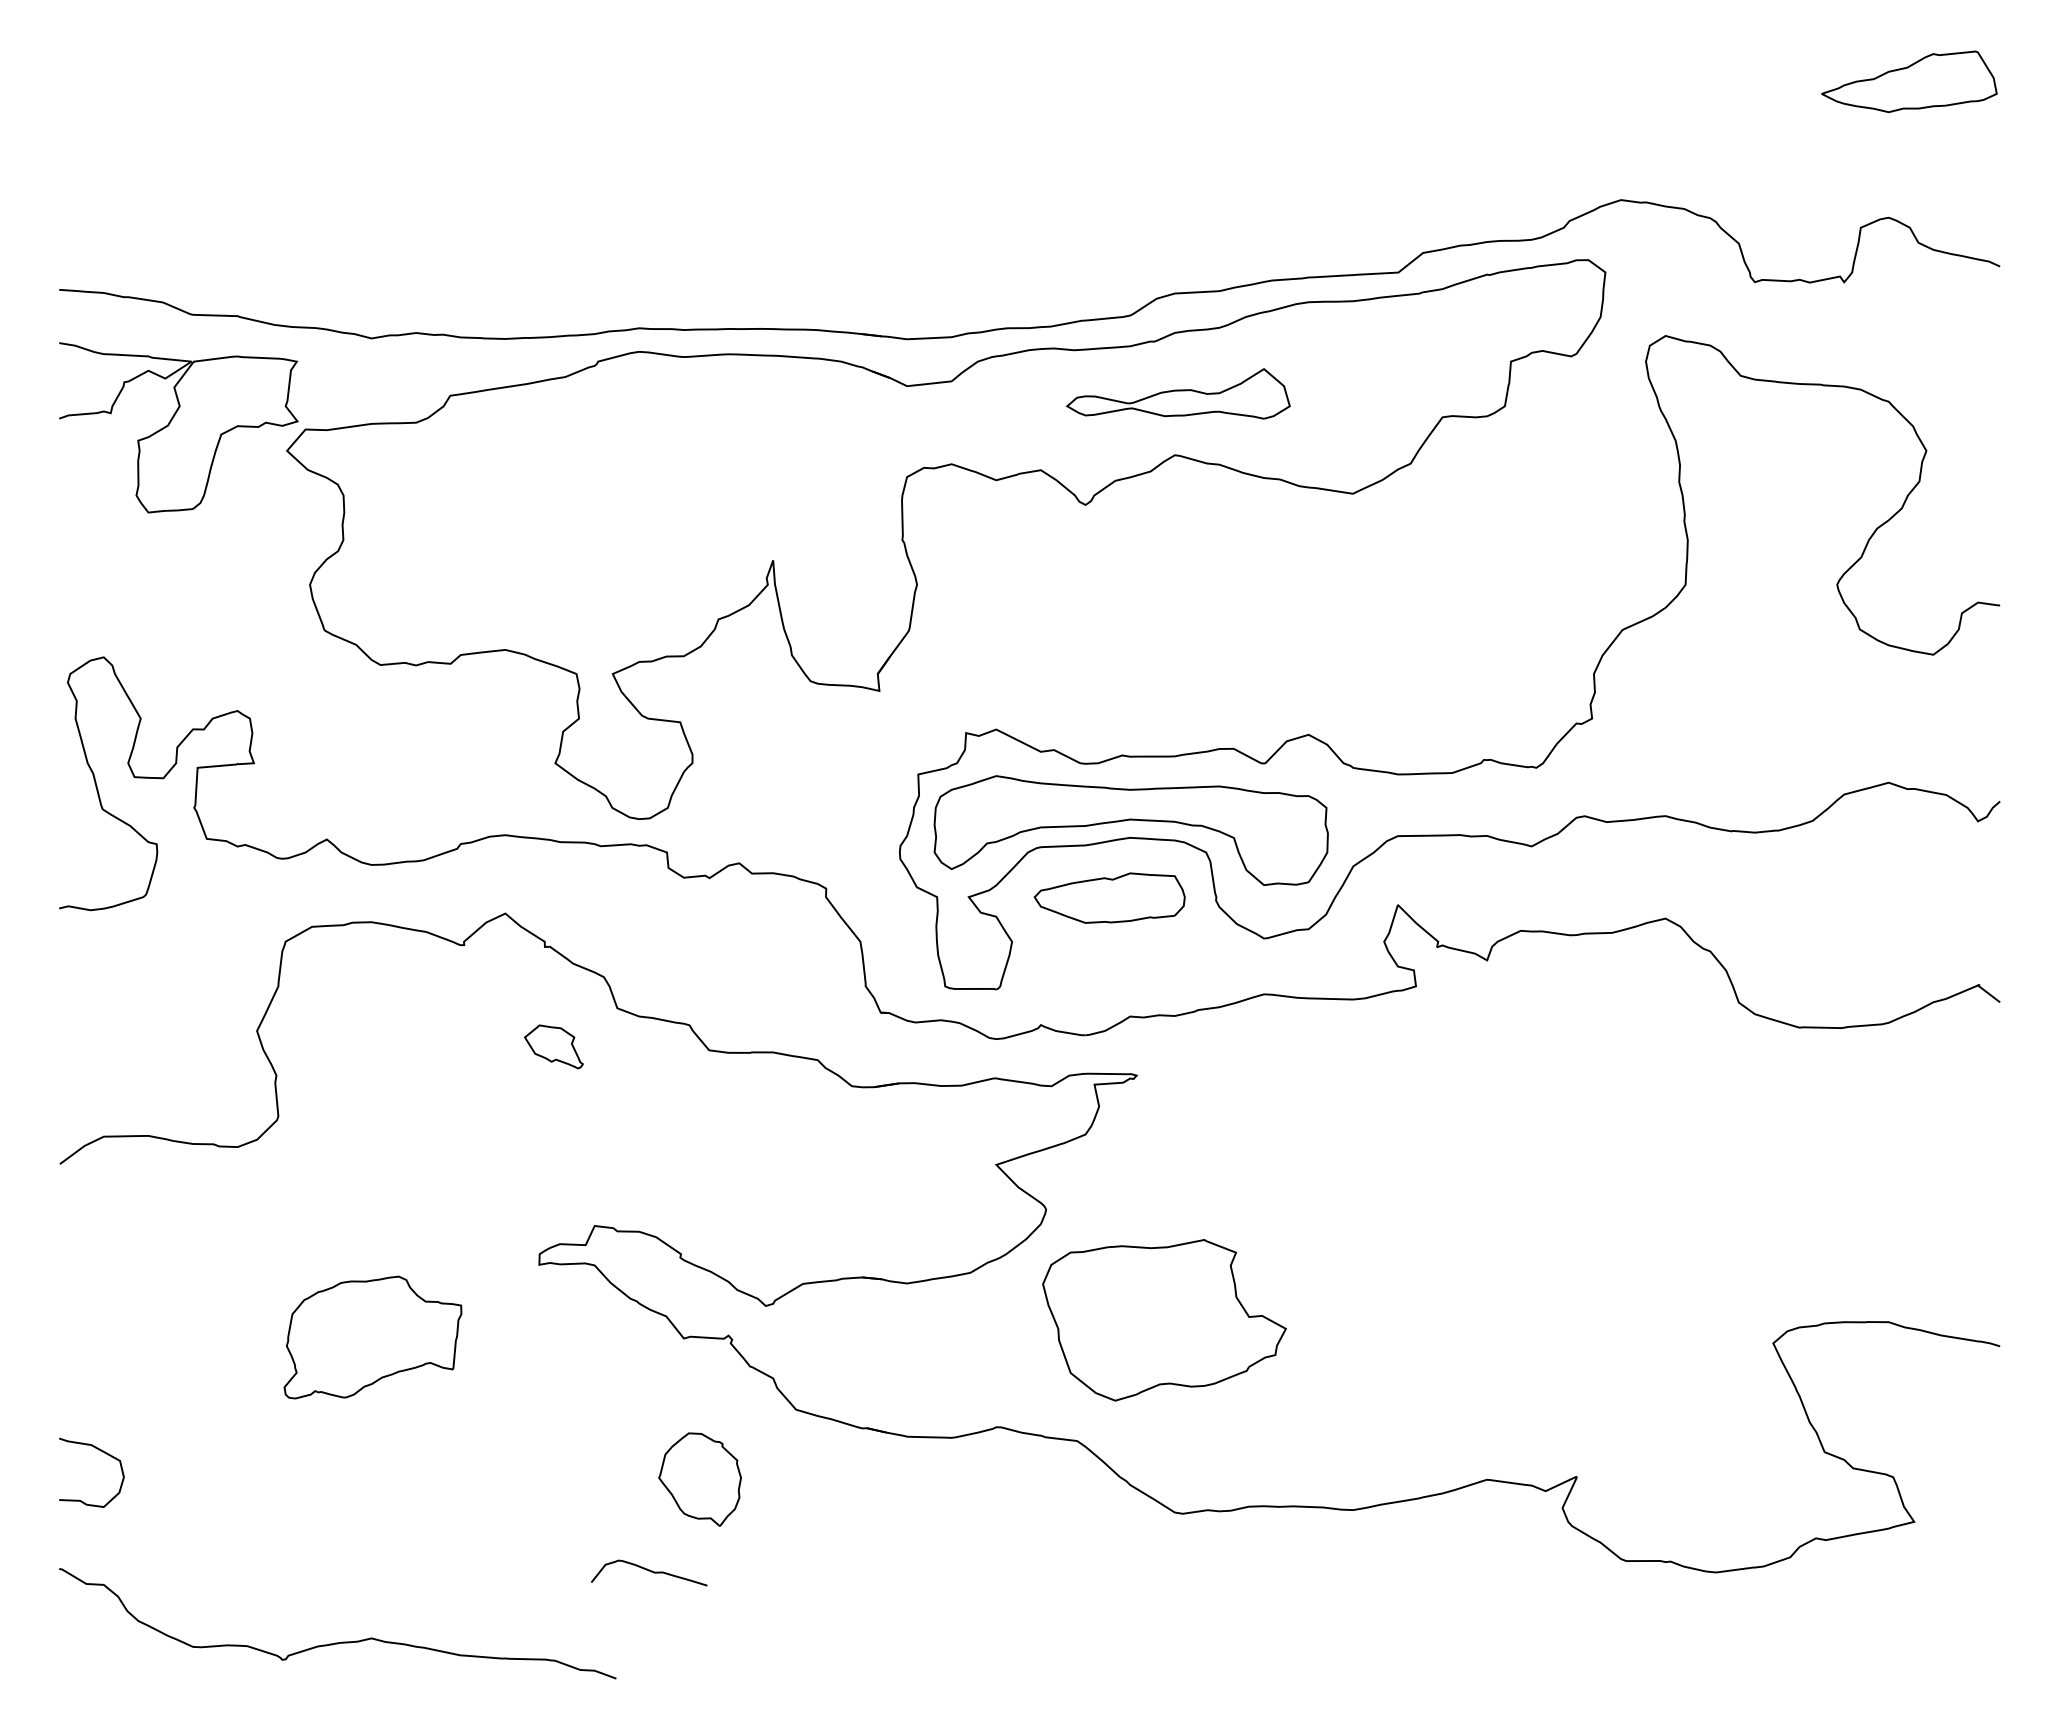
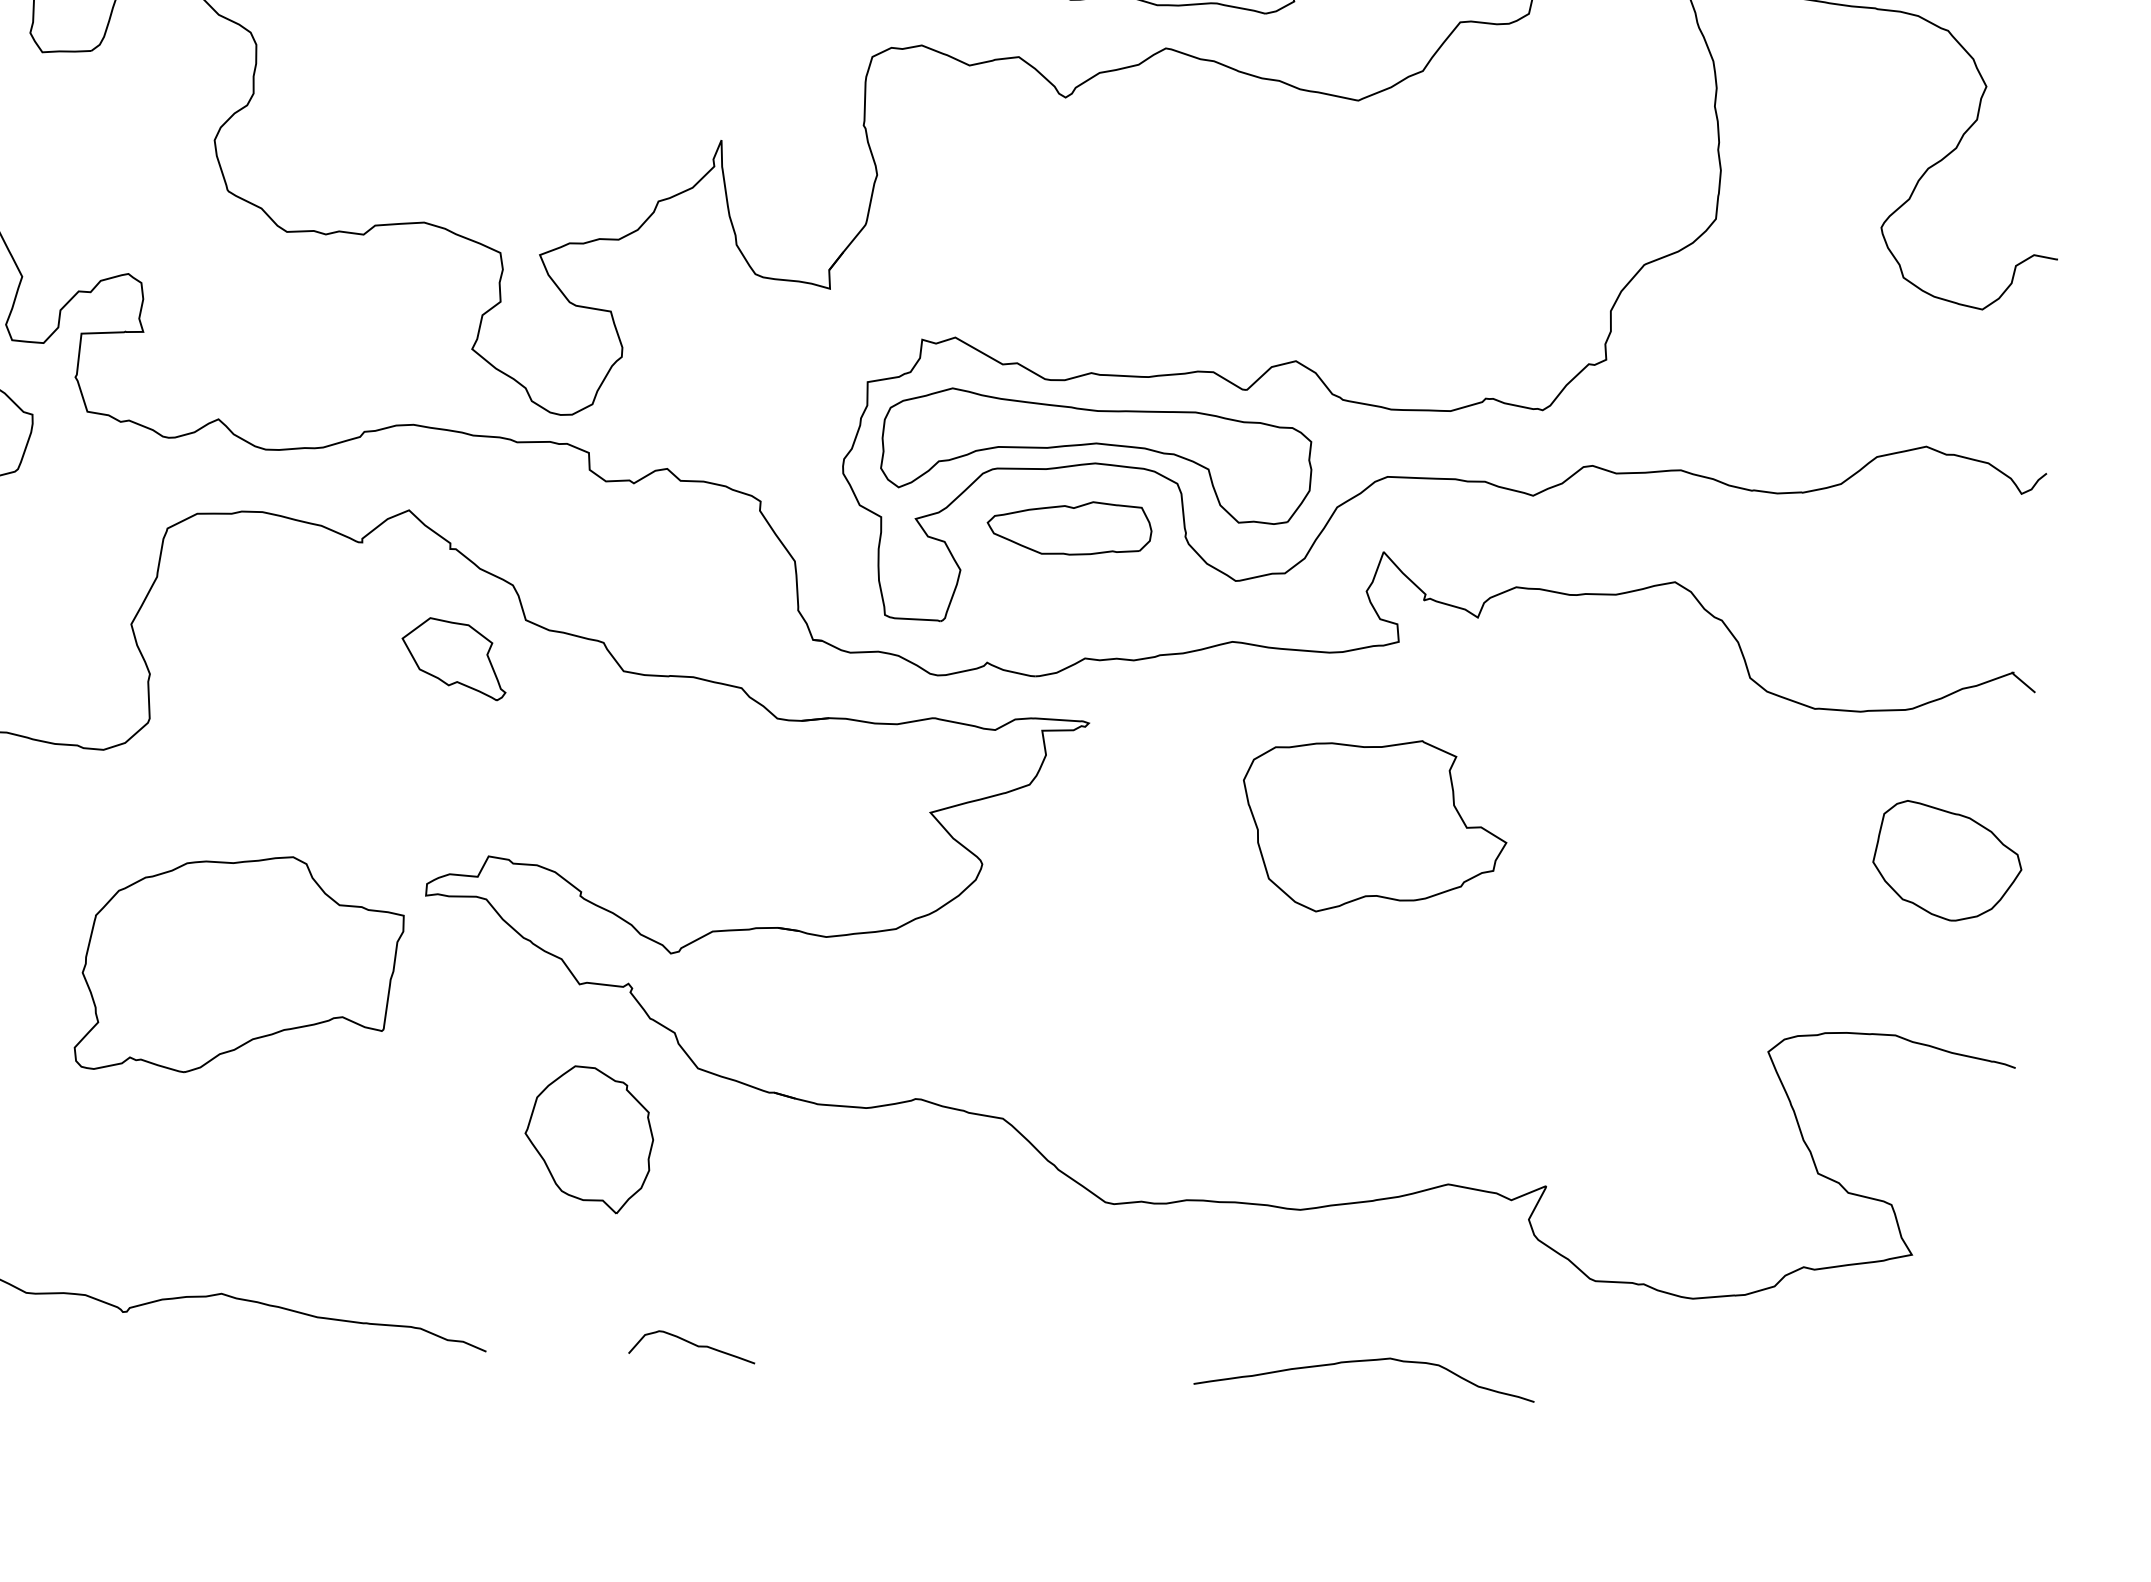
part: (553, 1046) -> (453, 658), size x1.67
part: (1927, 1160) -> (1947, 861), added
part: (1164, 1320) -> (1374, 826), moved
part: (372, 1337) -> (239, 965), size x1.67
part: (699, 1479) -> (588, 1139), size x1.43
curve: (649, 1571) -> (692, 1344), moved
curve: (1420, 1645) -> (1365, 1361), added

